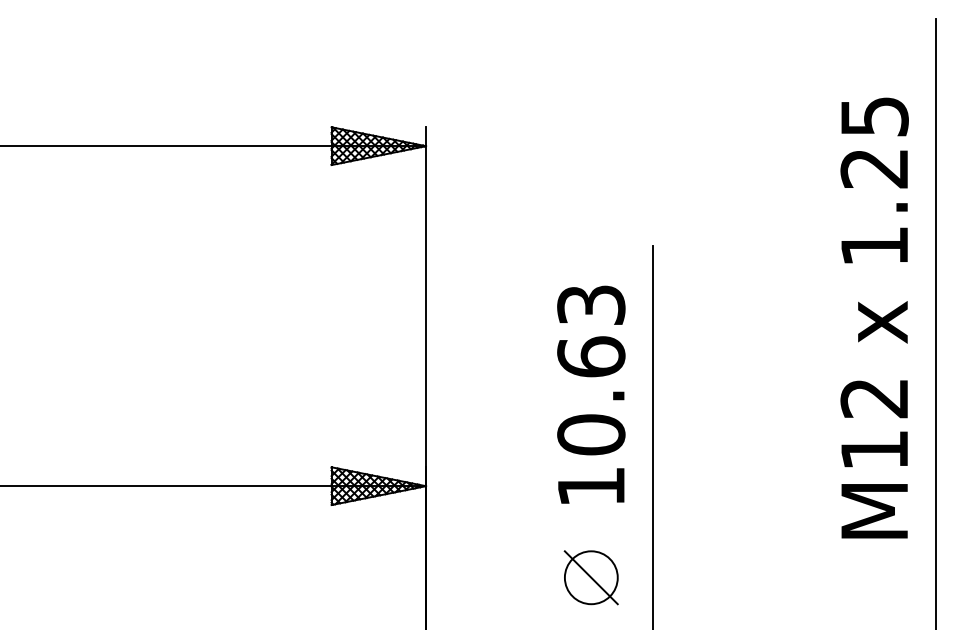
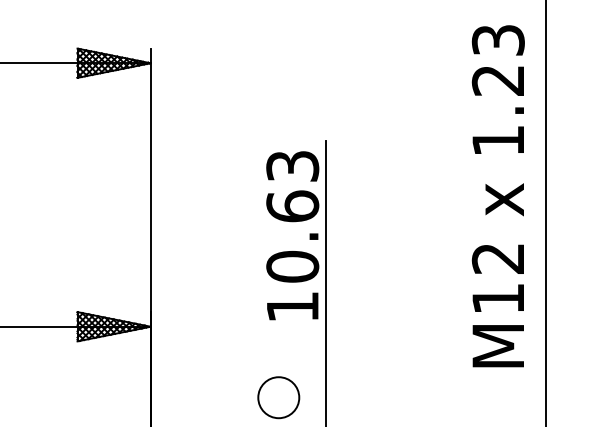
text: (874, 116) -> (498, 40), 1.25 -> 1.23
text: (591, 394) -> (292, 235), moved
line: (590, 577) -> (278, 397), removed

